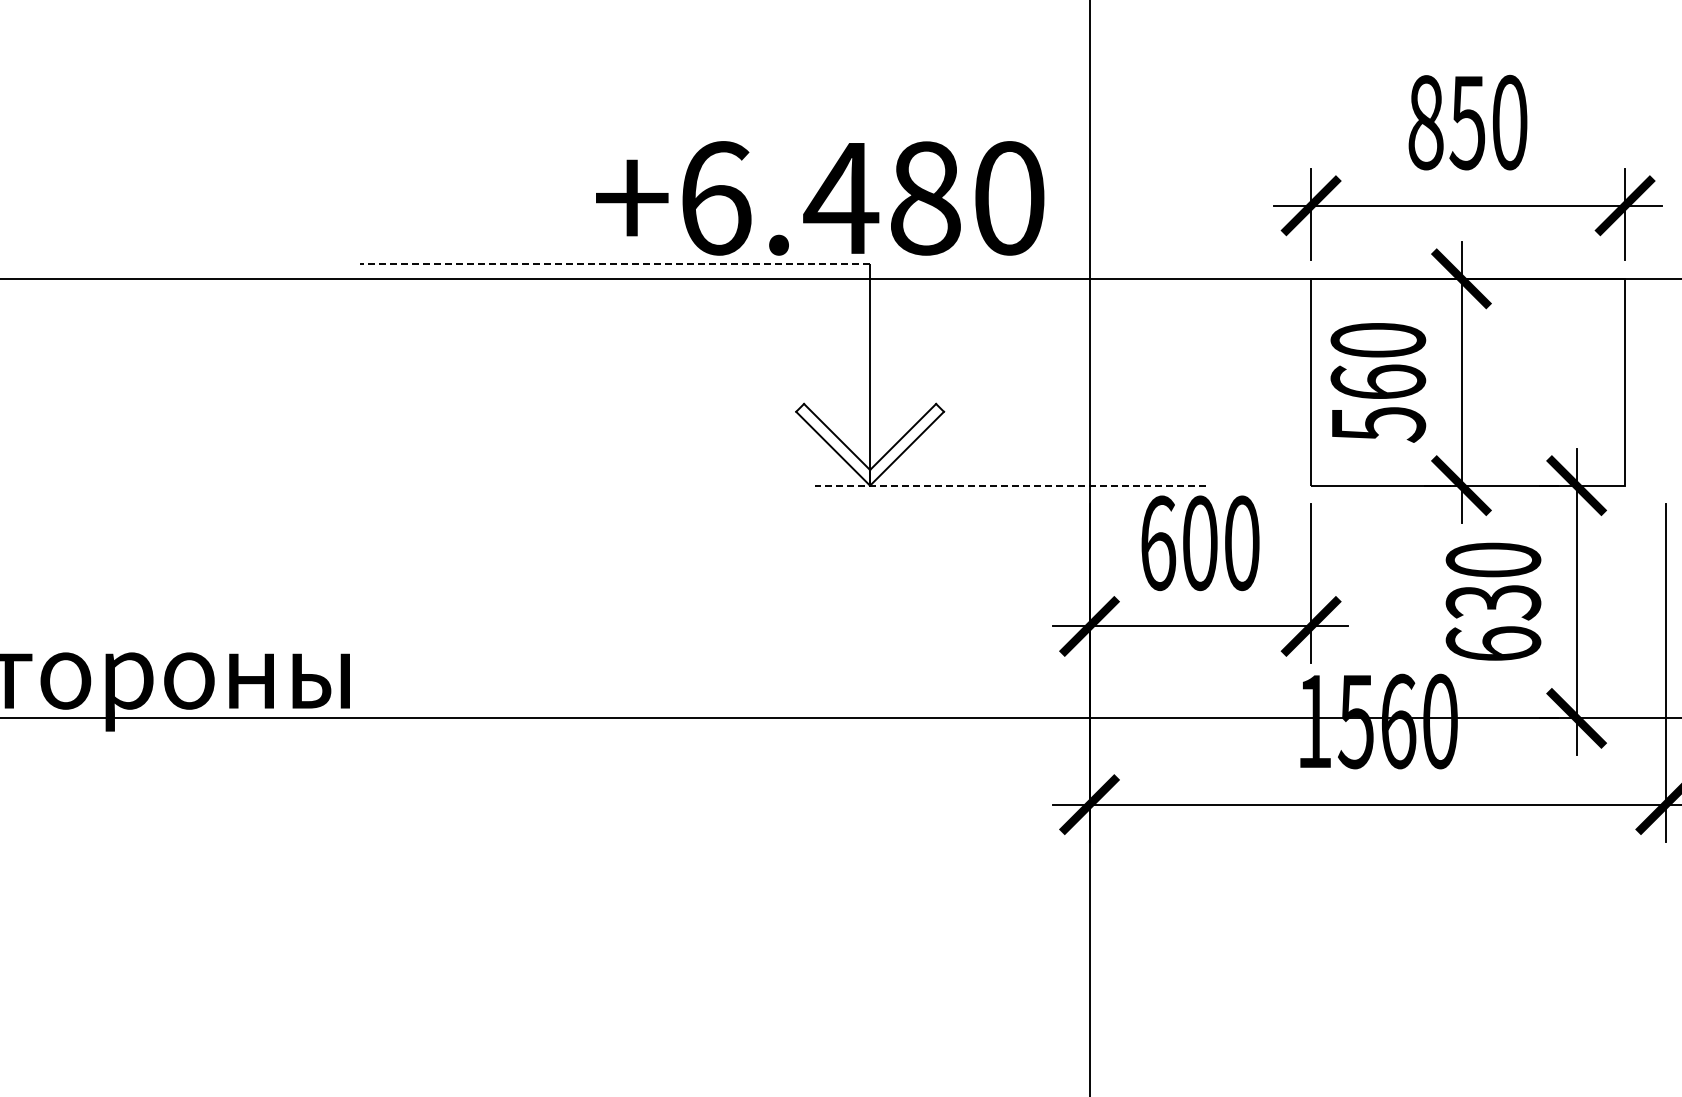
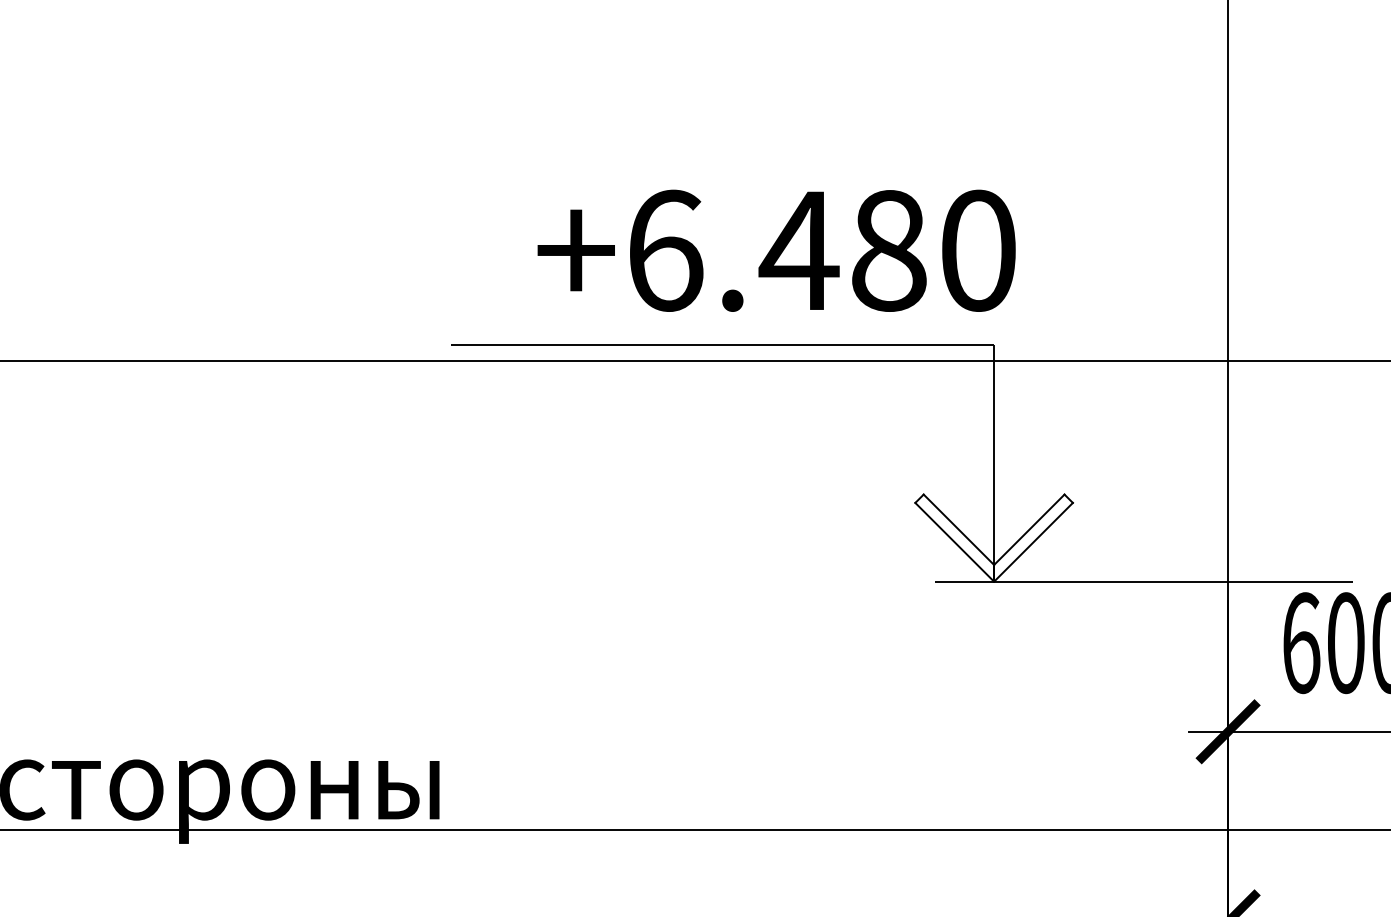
text: (820, 198) -> (777, 250), moved
line: (615, 264) -> (722, 345), dashed -> solid
line: (1010, 485) -> (1143, 581), dashed -> solid

